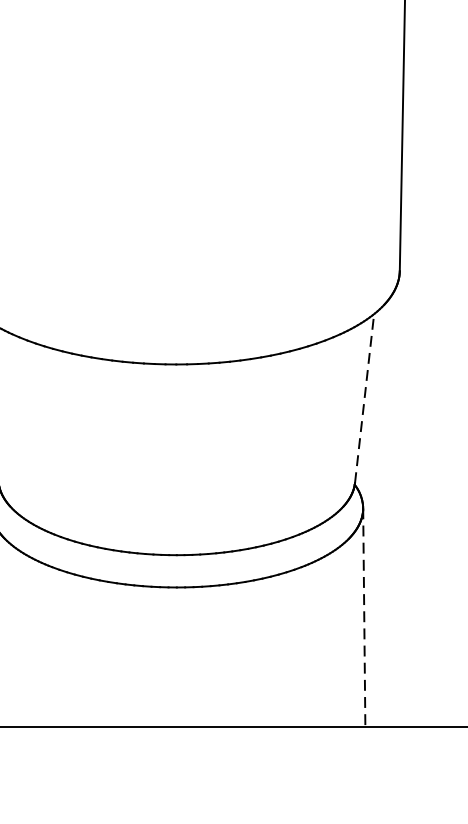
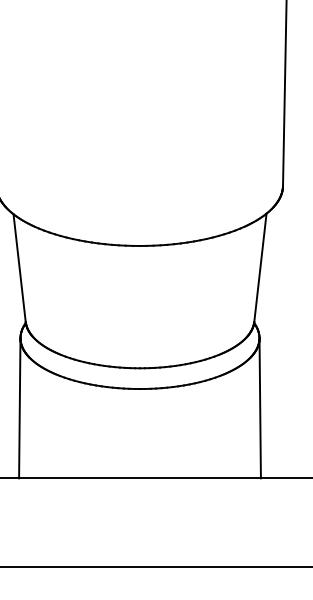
line: (364, 398) -> (260, 267), dashed -> solid
line: (364, 617) -> (260, 408), dashed -> solid

